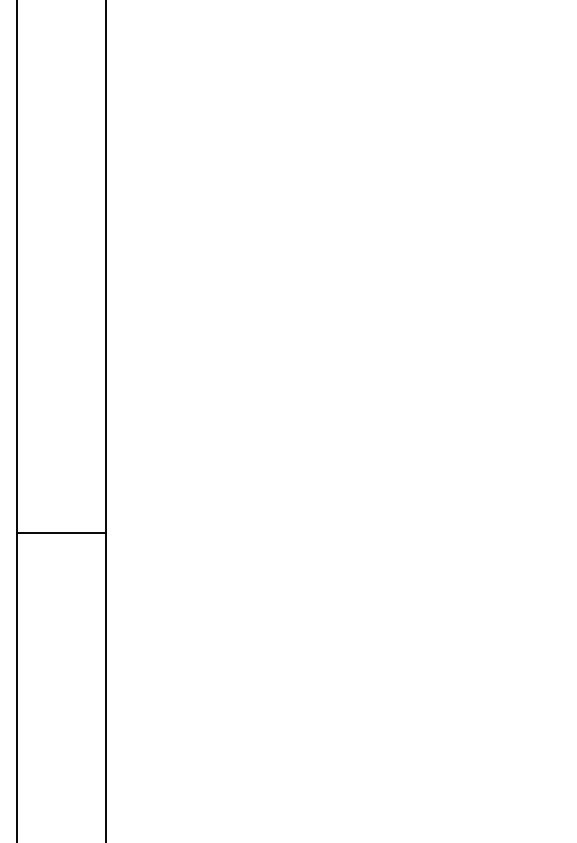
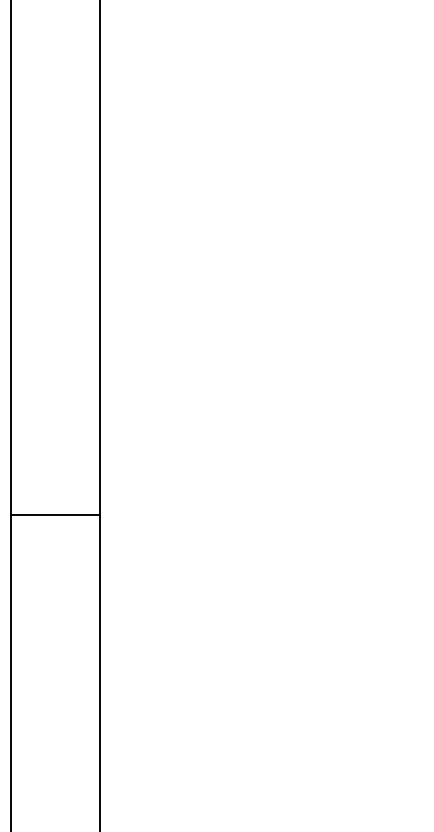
line: (61, 532) -> (55, 514), moved

